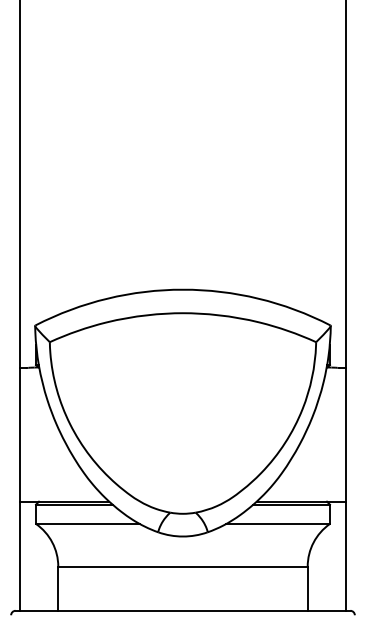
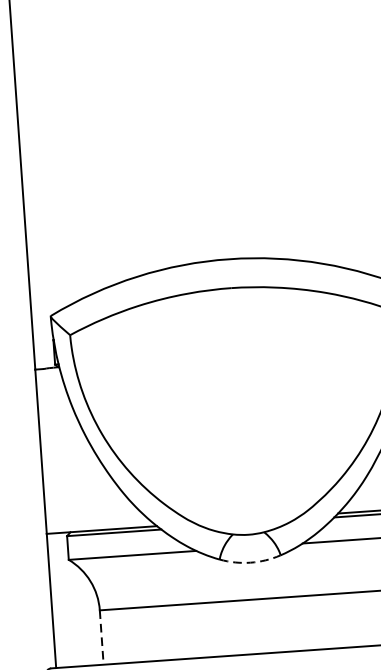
arc: (182, 536) -> (249, 562), solid -> dashed
line: (58, 589) -> (102, 638), solid -> dashed

